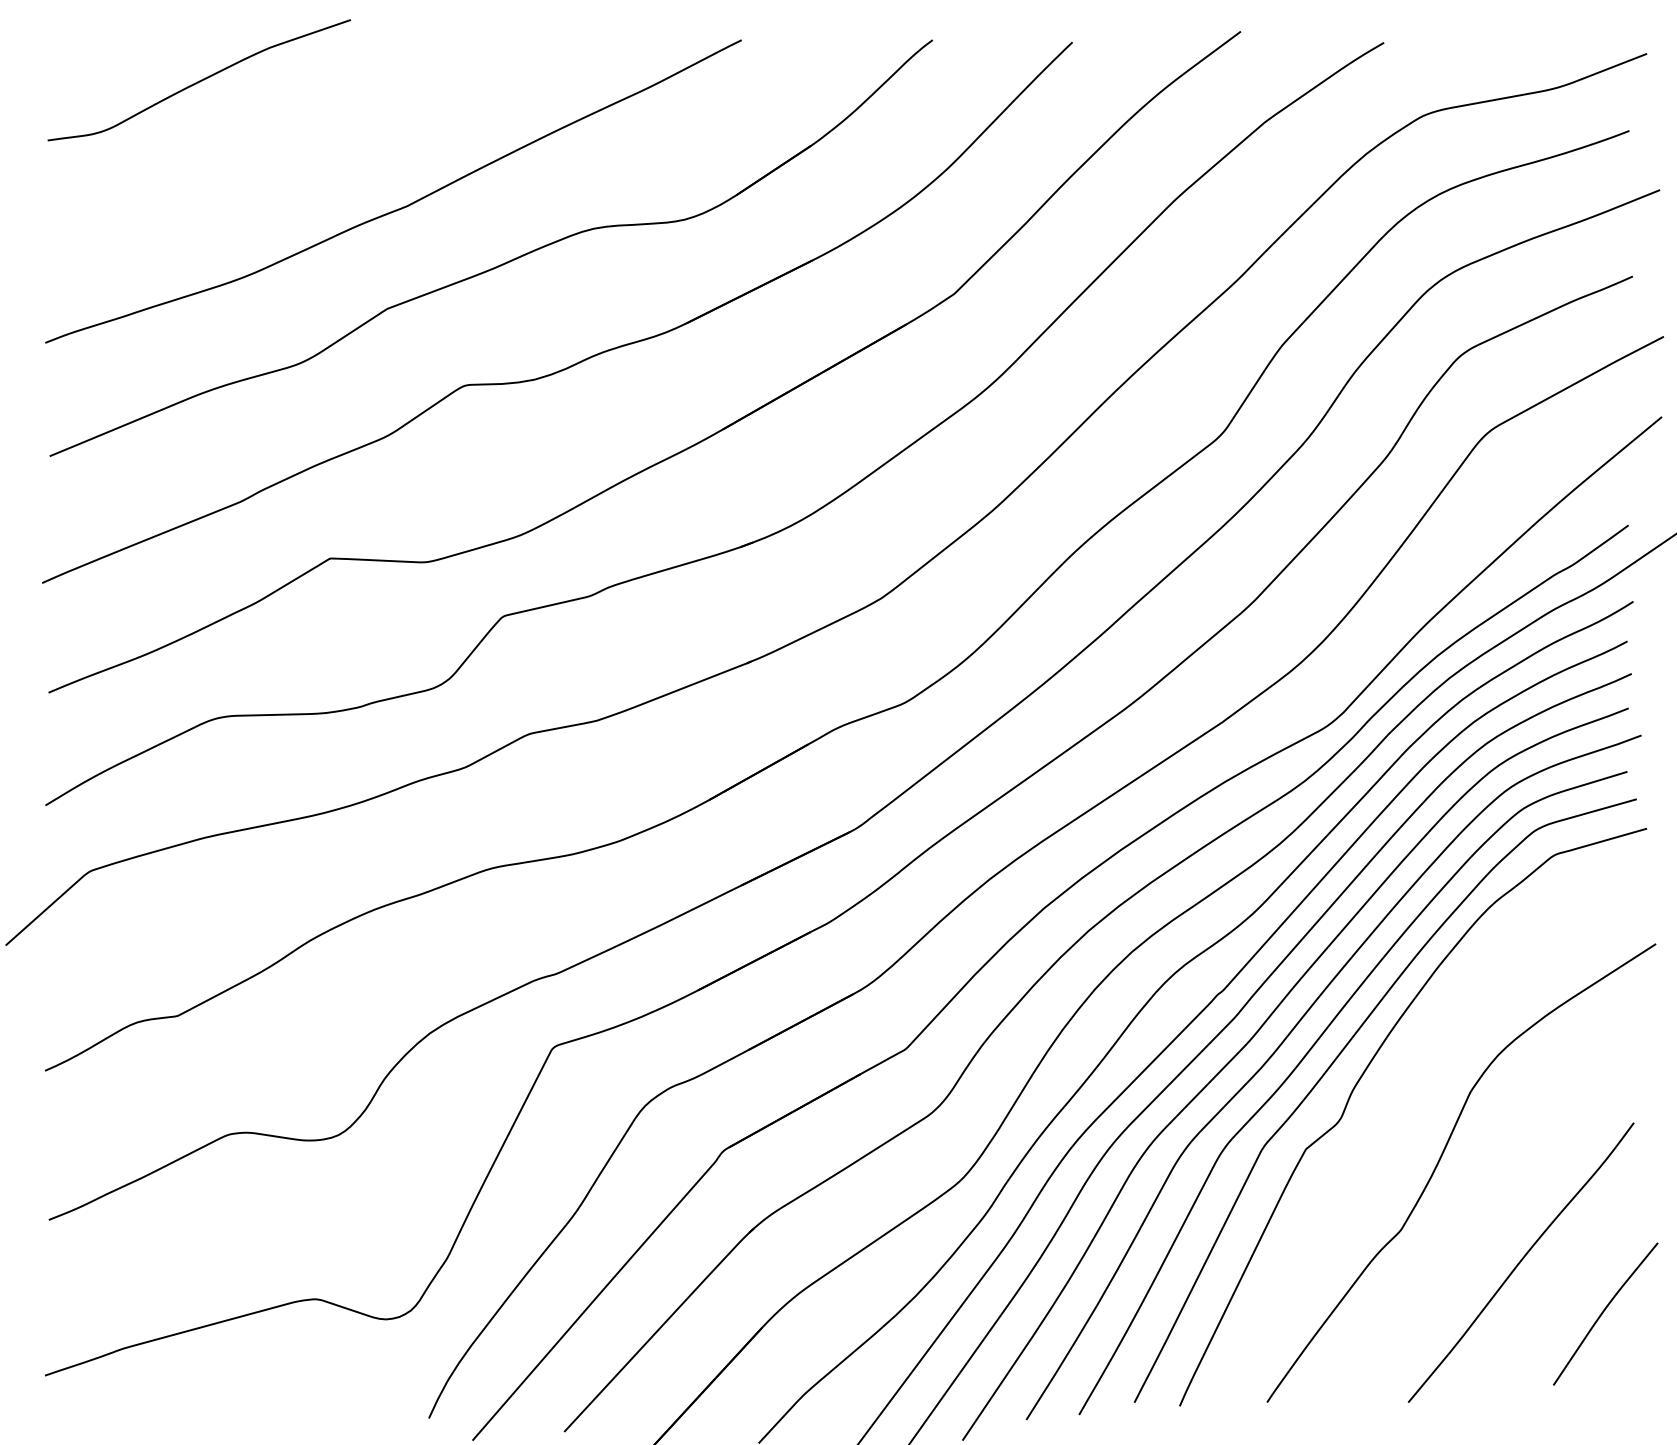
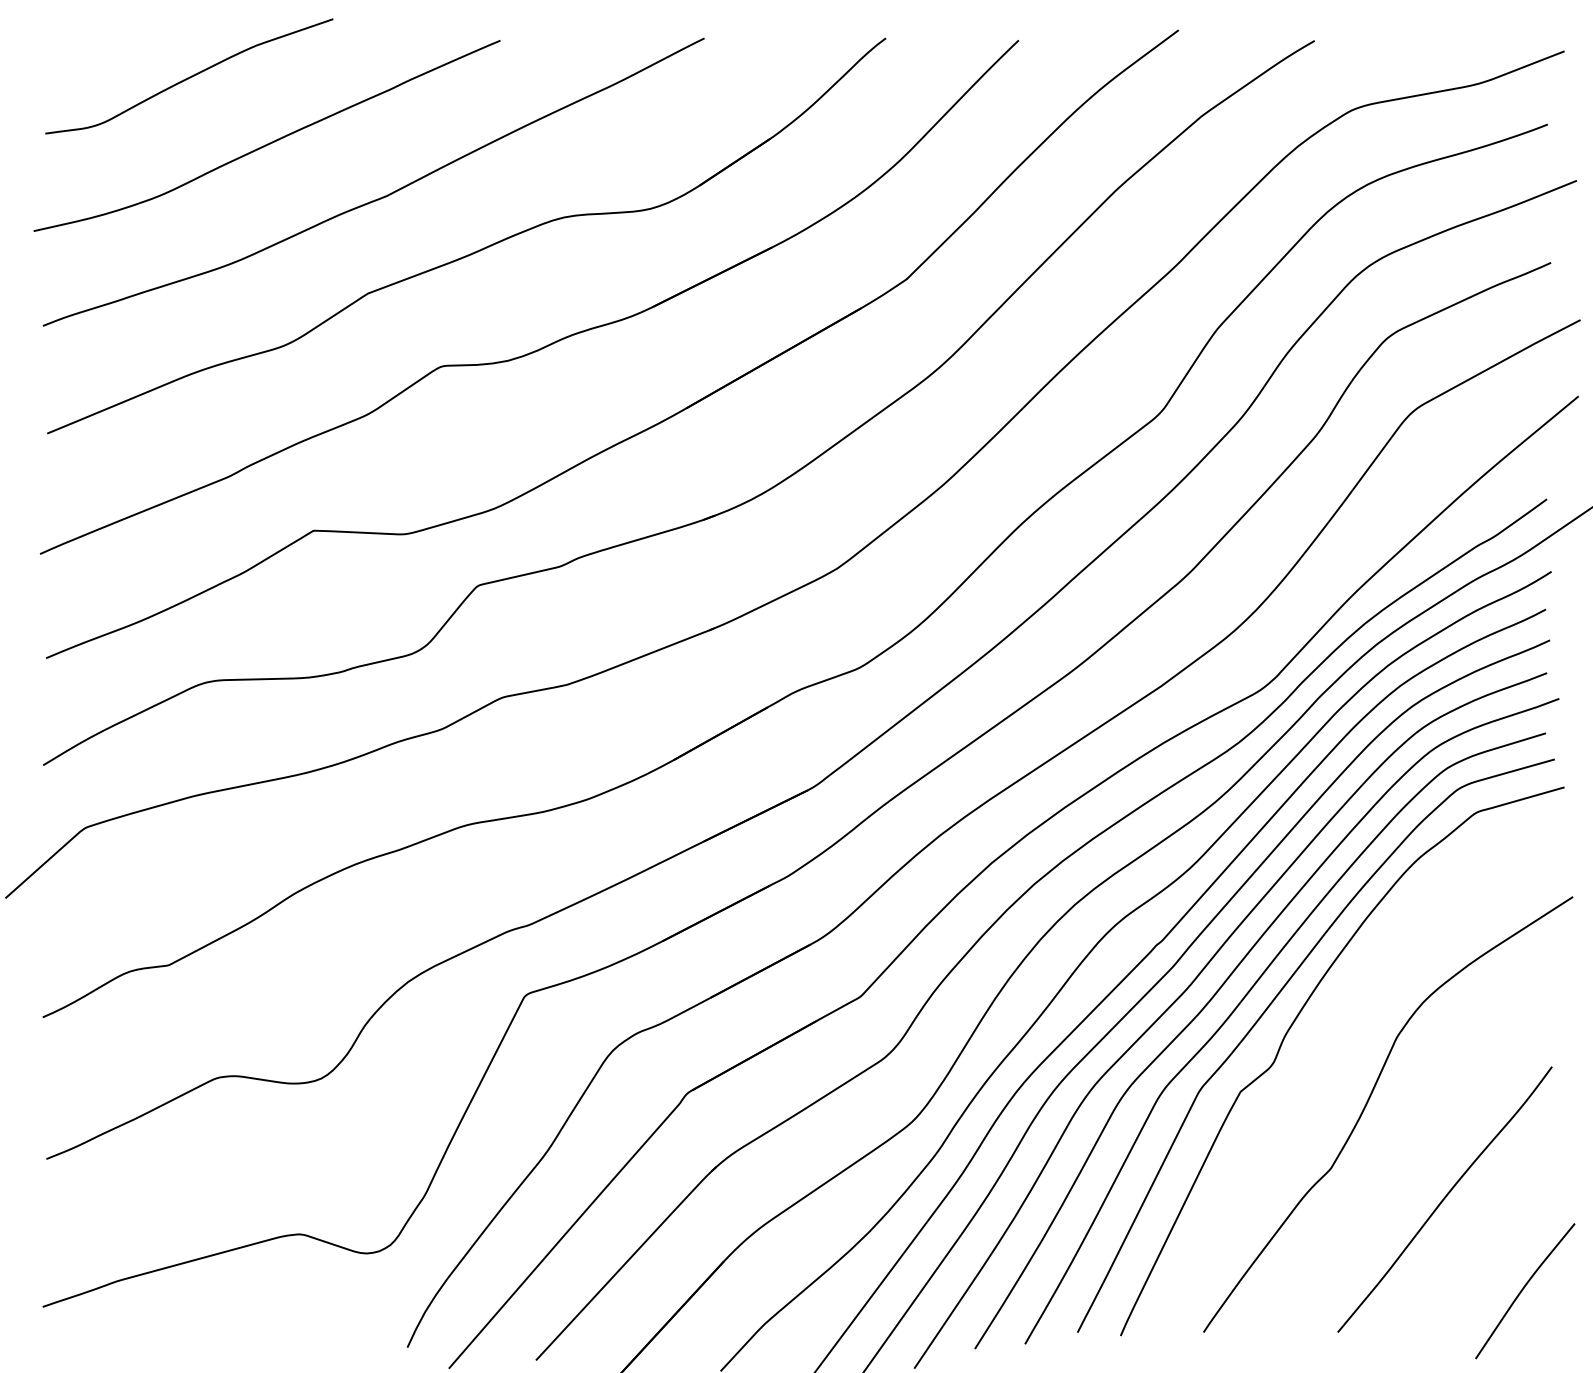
curve: (284, 149) -> (270, 142), added
curve: (1603, 1313) -> (1523, 1290), moved

